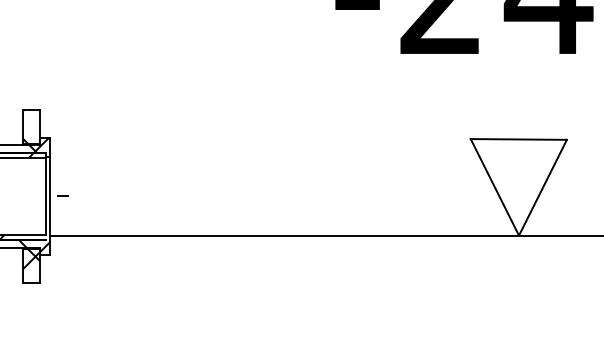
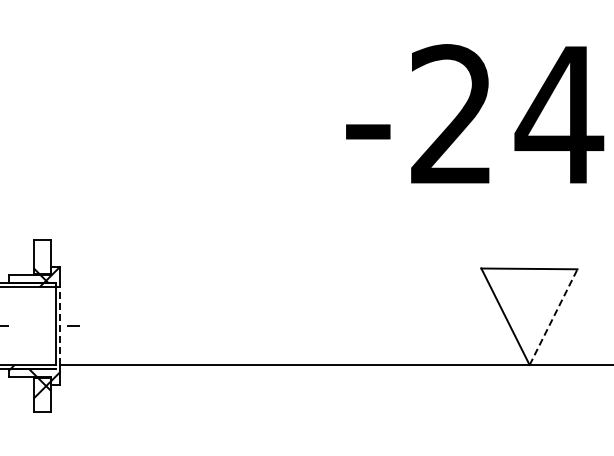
line: (542, 188) -> (553, 317), solid -> dashed
line: (49, 196) -> (60, 325), solid -> dashed

